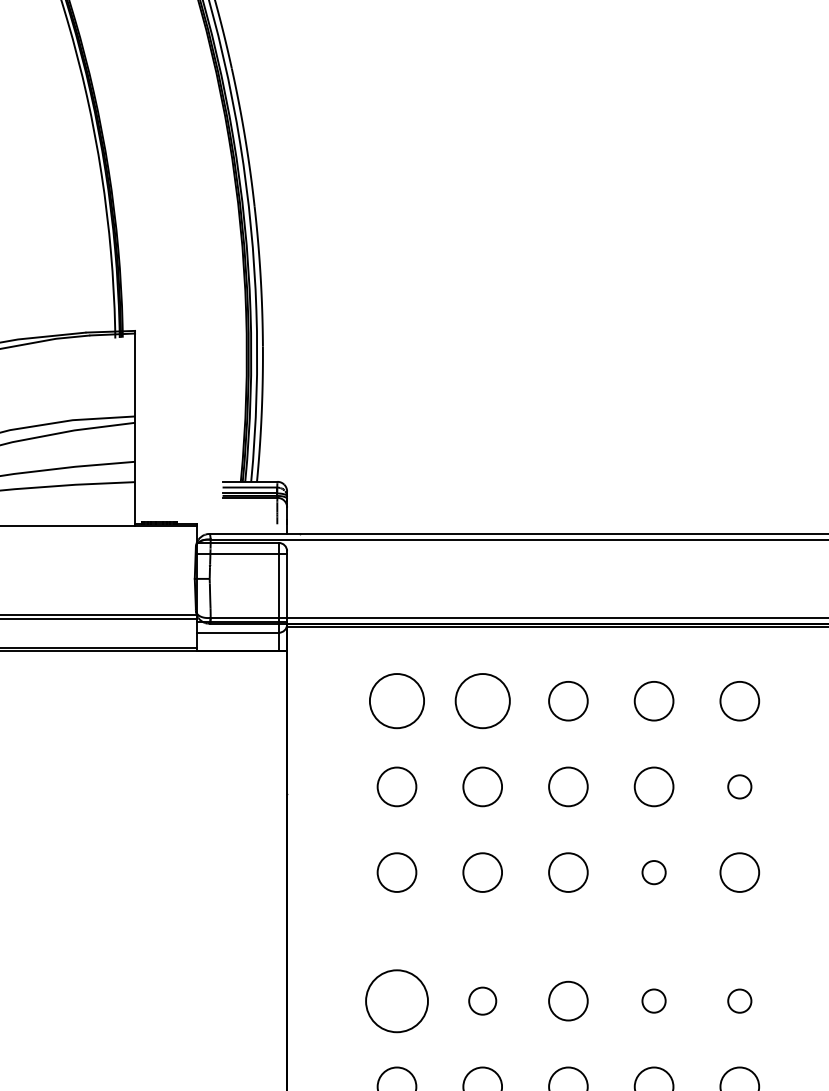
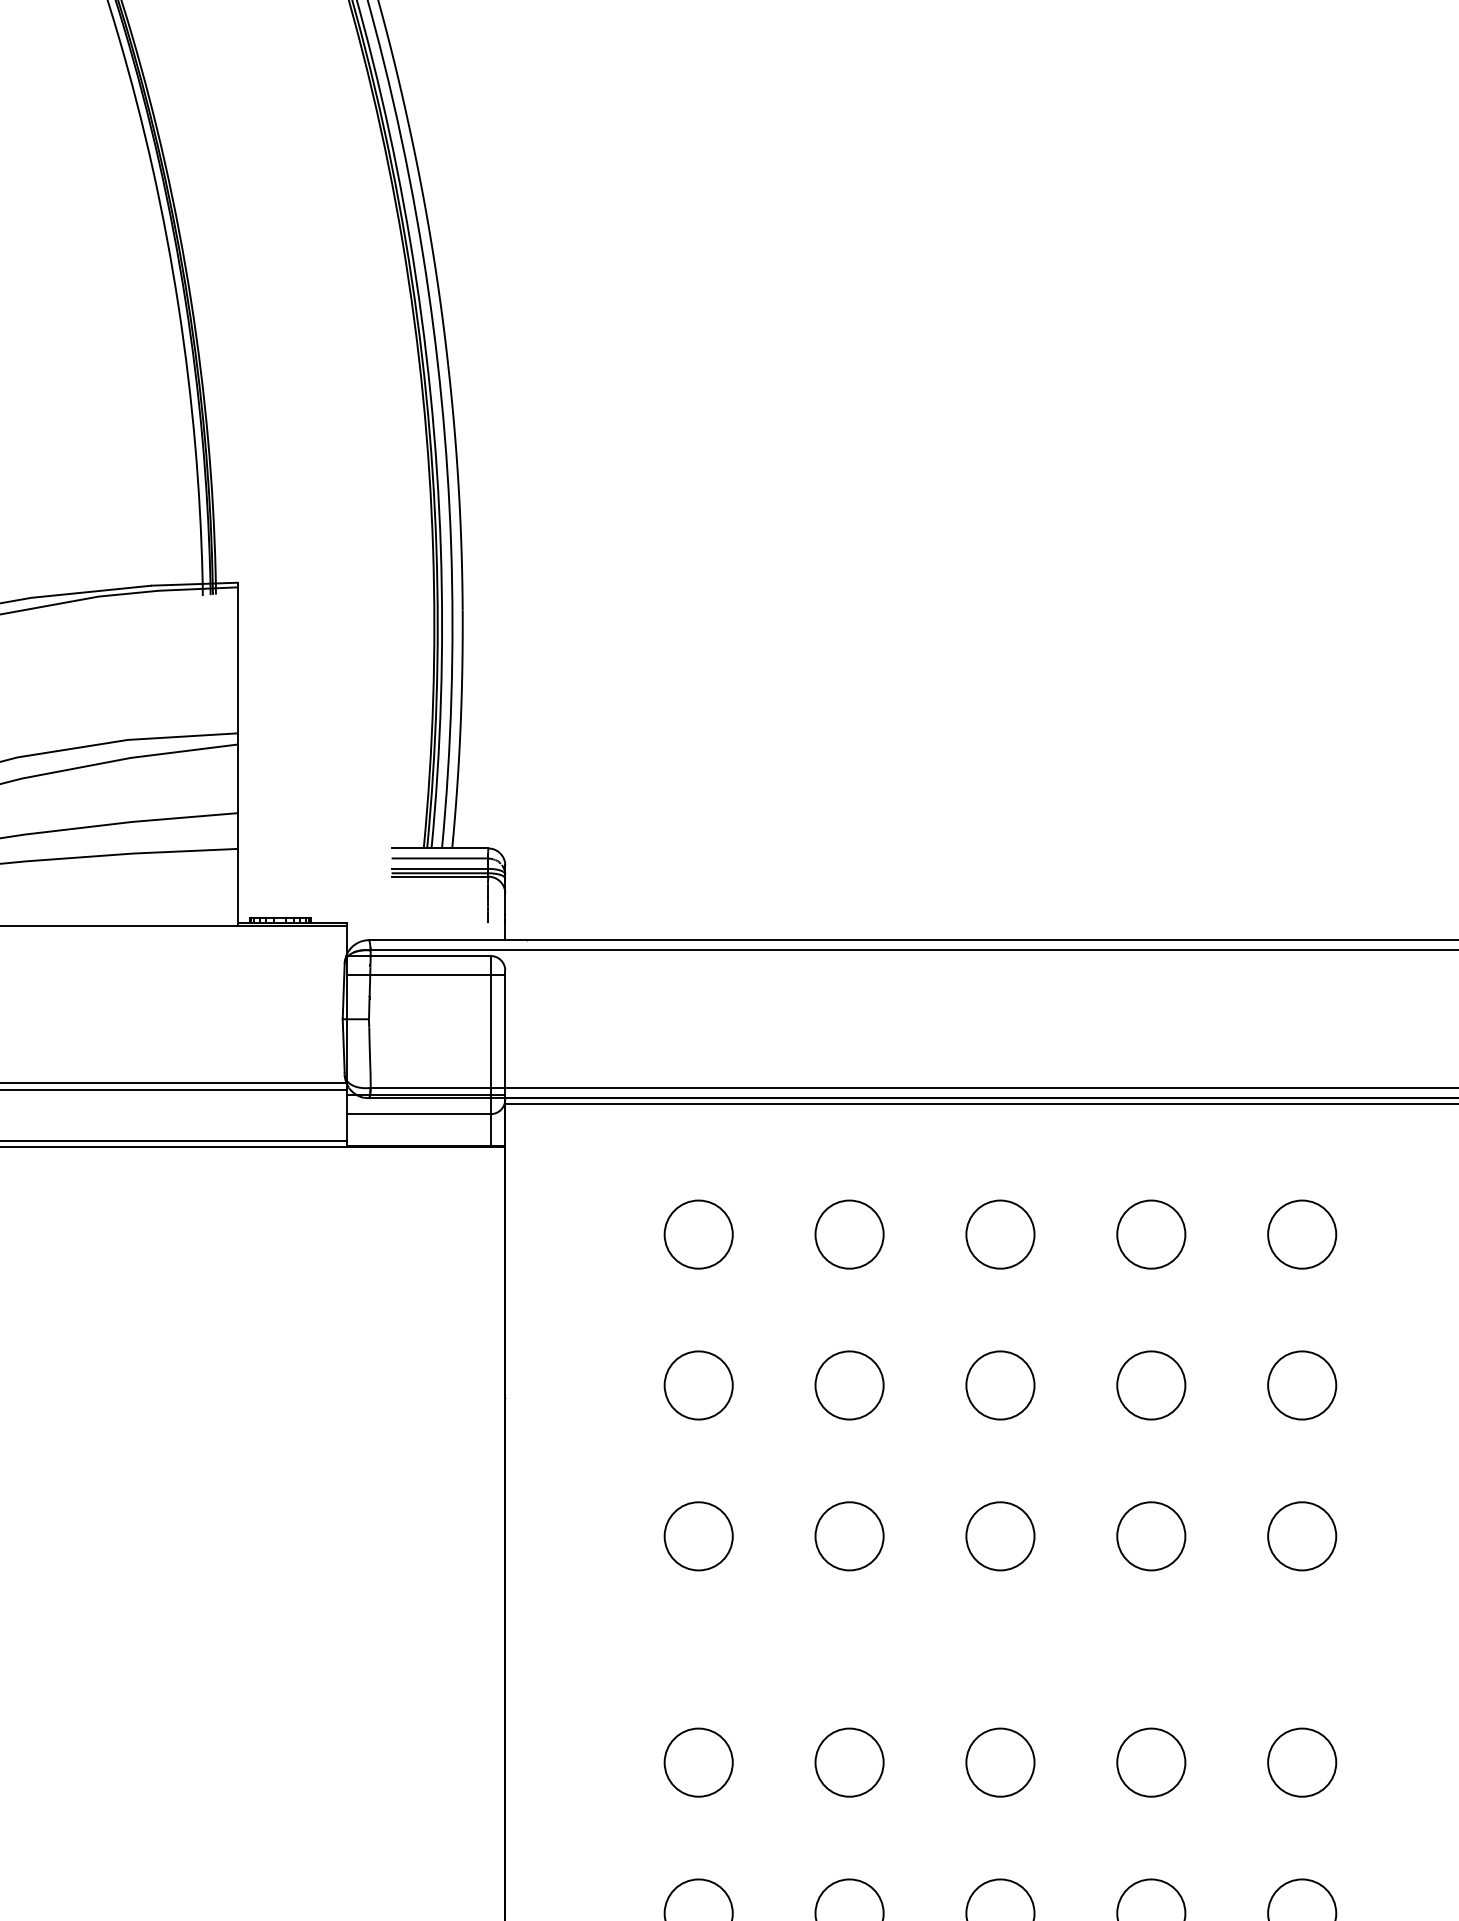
circle: (396, 701) -> (697, 1235), size x0.71
circle: (482, 701) -> (849, 1235), size x0.71
circle: (739, 786) -> (1301, 1384), size x1.67
circle: (653, 872) -> (1150, 1536), size x1.67
circle: (396, 1000) -> (697, 1761), size x0.62
circle: (482, 1000) -> (849, 1761), size x1.43
circle: (653, 1000) -> (1150, 1761), size x1.67
circle: (739, 1000) -> (1301, 1761), size x1.67

